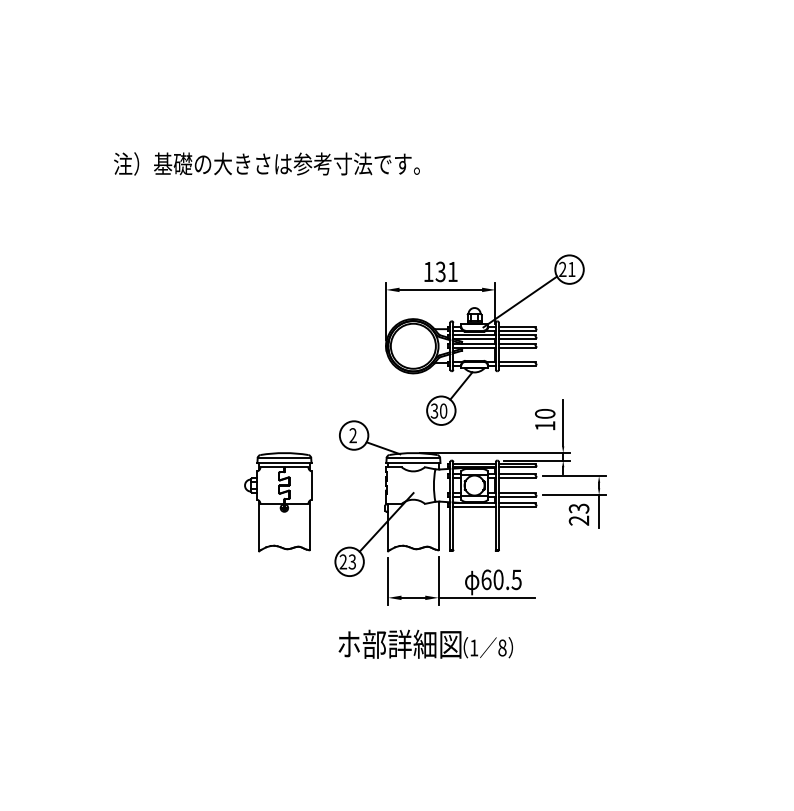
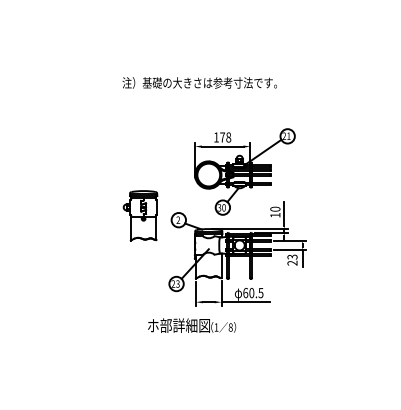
text: (266, 163) -> (199, 82), moved
text: (446, 271) -> (225, 137), 131 -> 178
part: (278, 501) -> (140, 215), moved
text: (426, 643) -> (192, 325), moved

